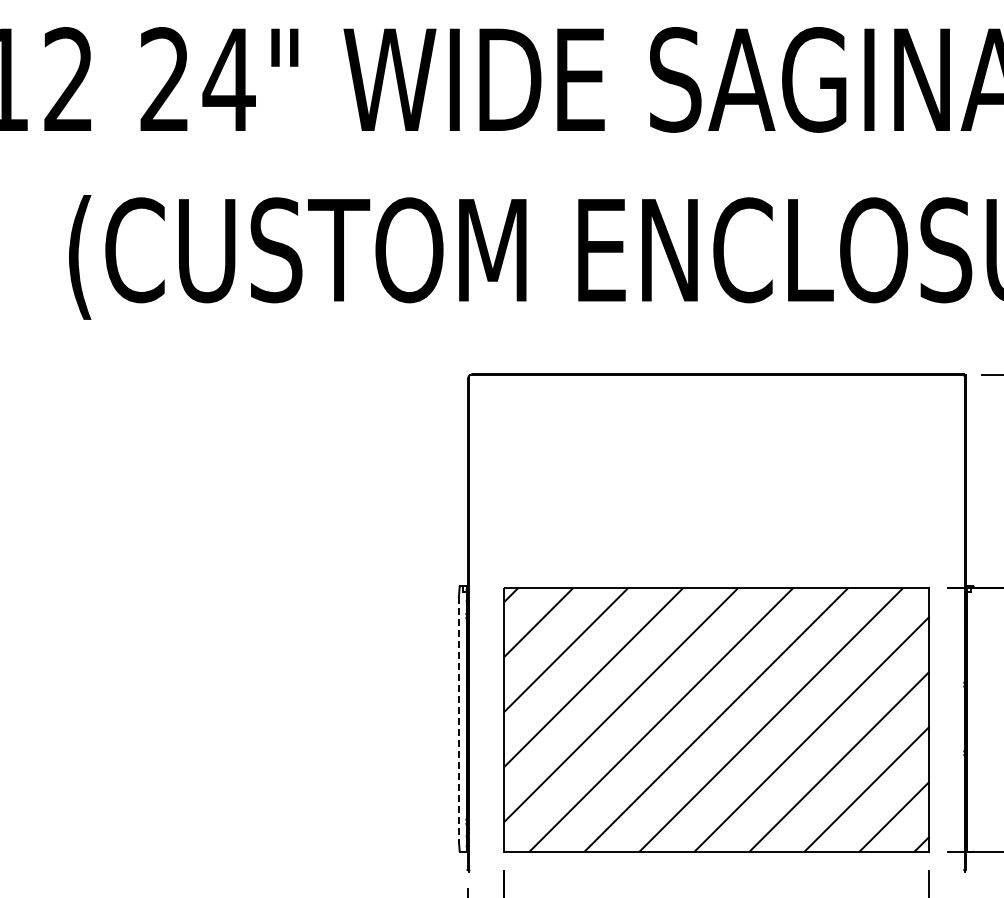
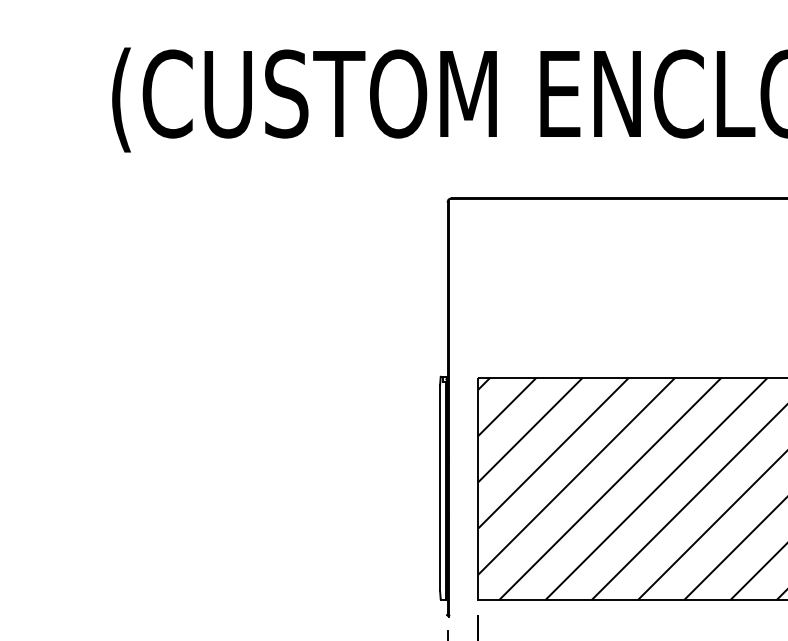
line: (458, 719) -> (439, 488), dashed -> solid

